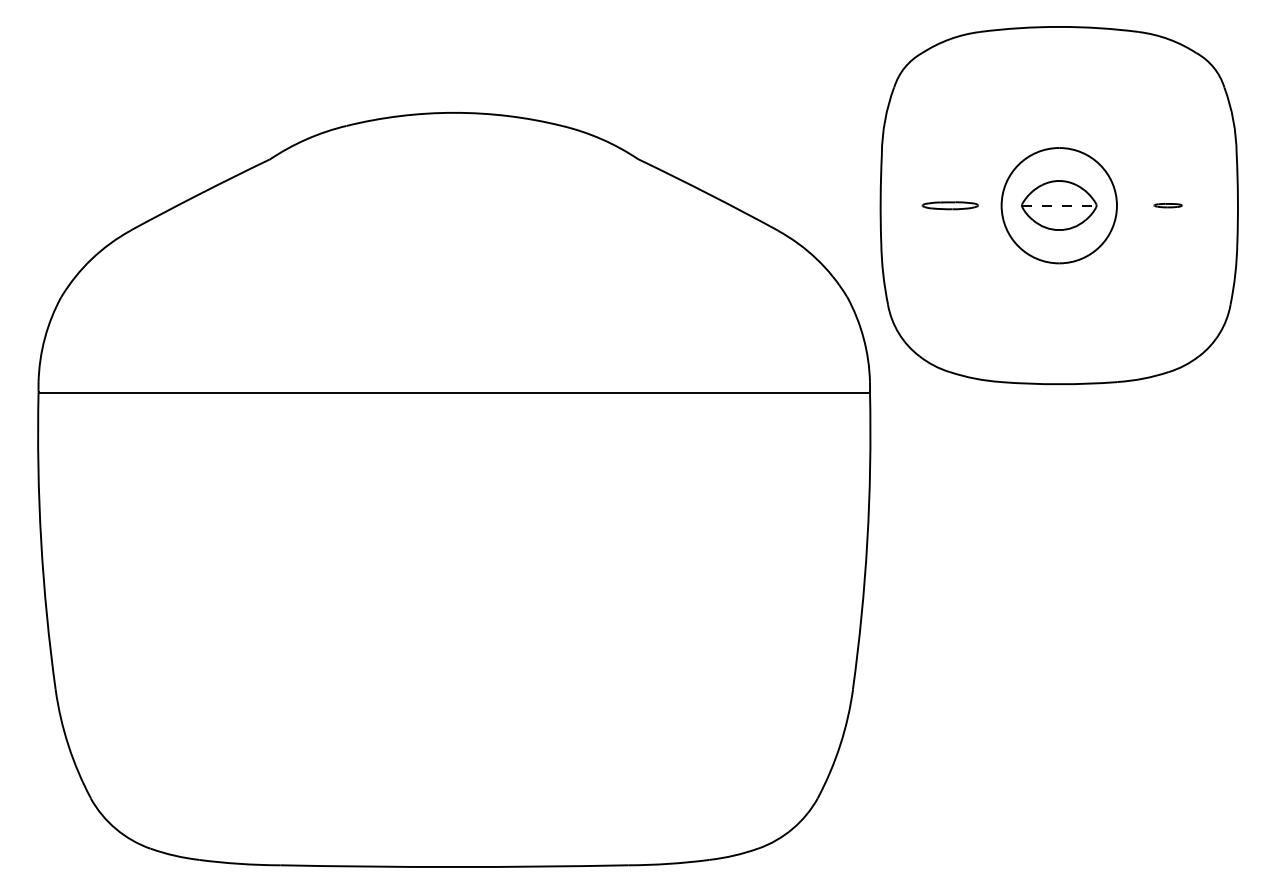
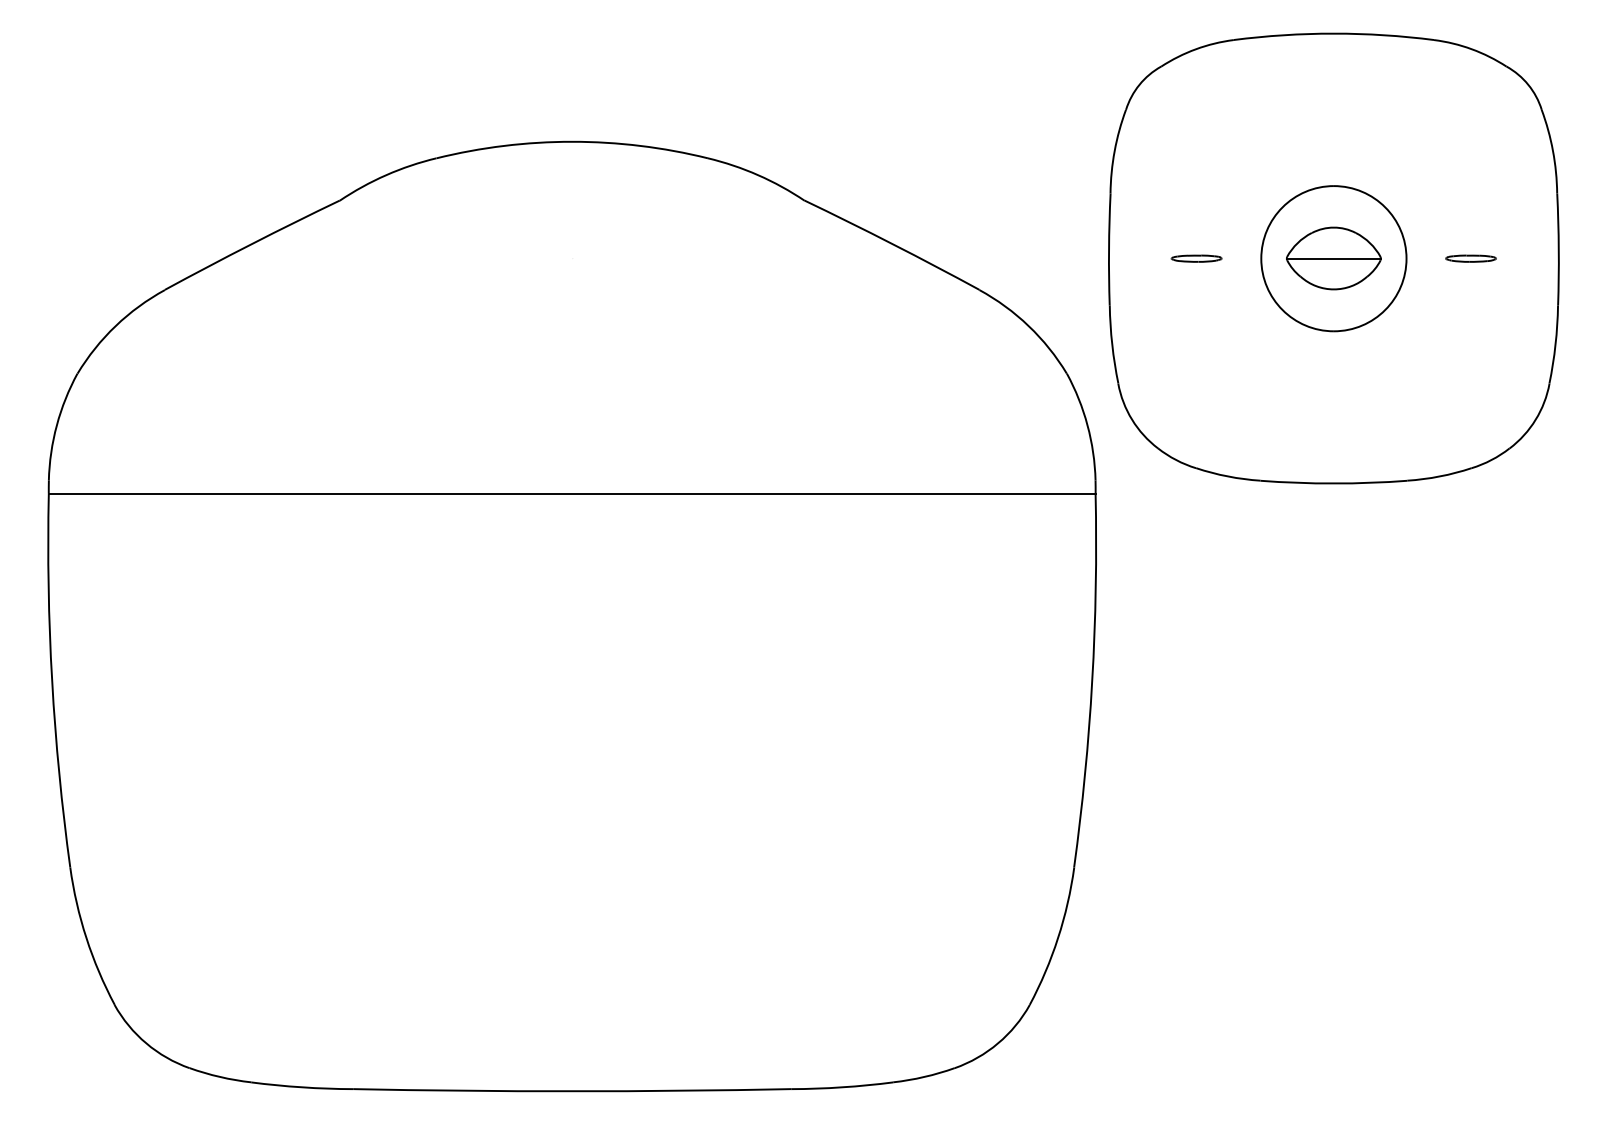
part: (950, 205) -> (1196, 258), size x0.71
line: (1059, 205) -> (1334, 258), dashed -> solid
part: (1167, 205) -> (1470, 258), size x1.43

